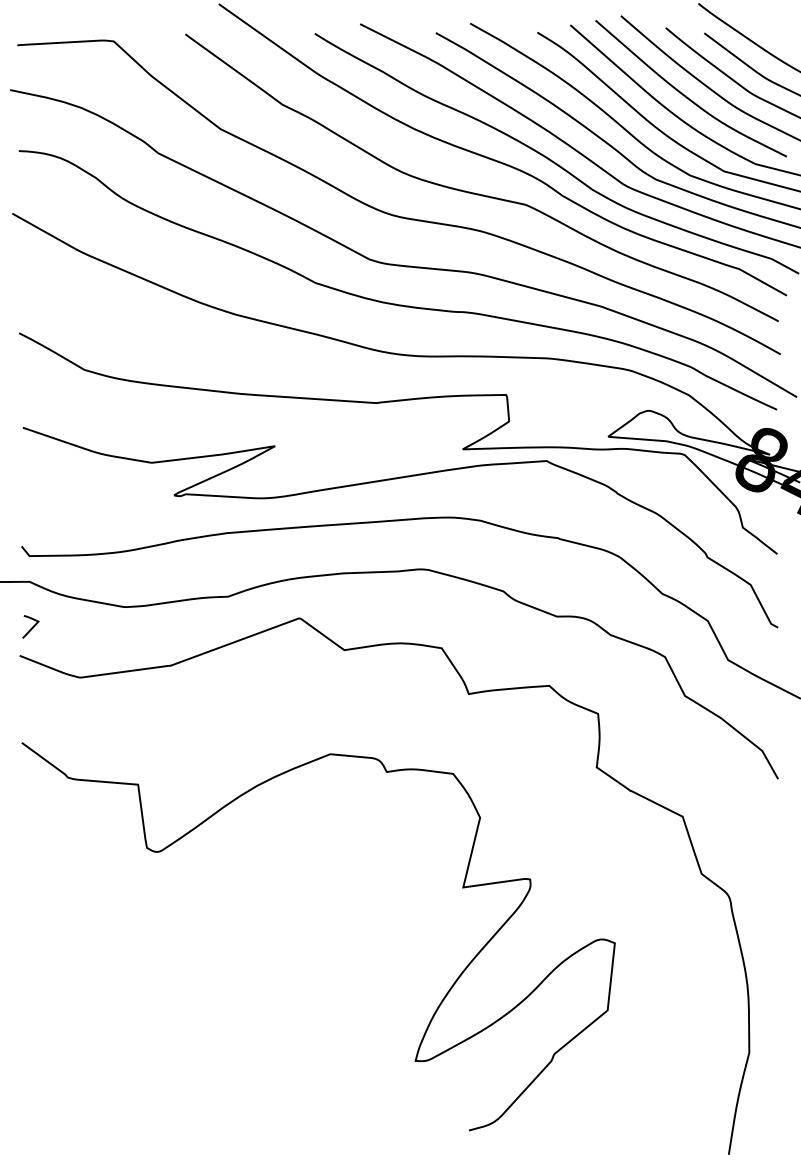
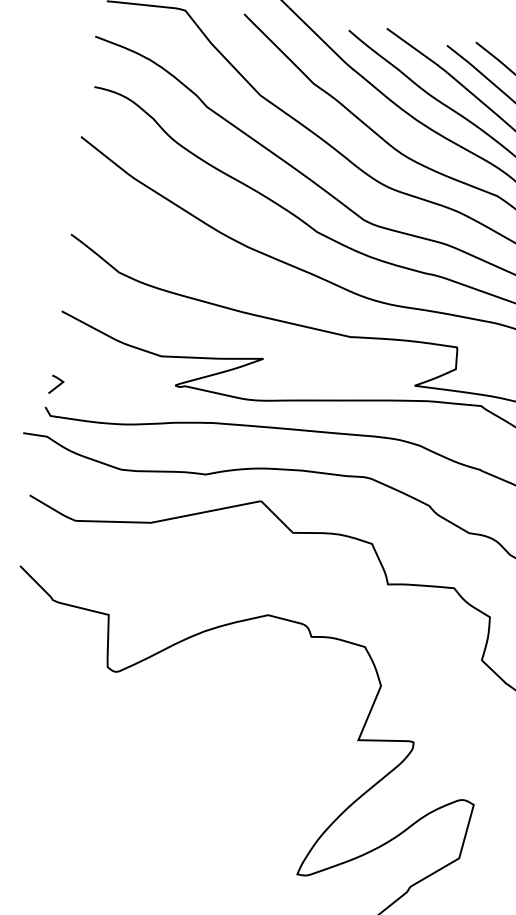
curve: (31, 627) -> (56, 385), moved

